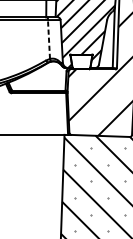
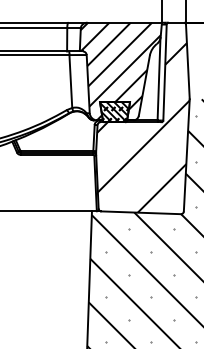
line: (48, 39) -> (70, 81), dashed -> solid
hatch: (81, 62) -> (114, 112), added

